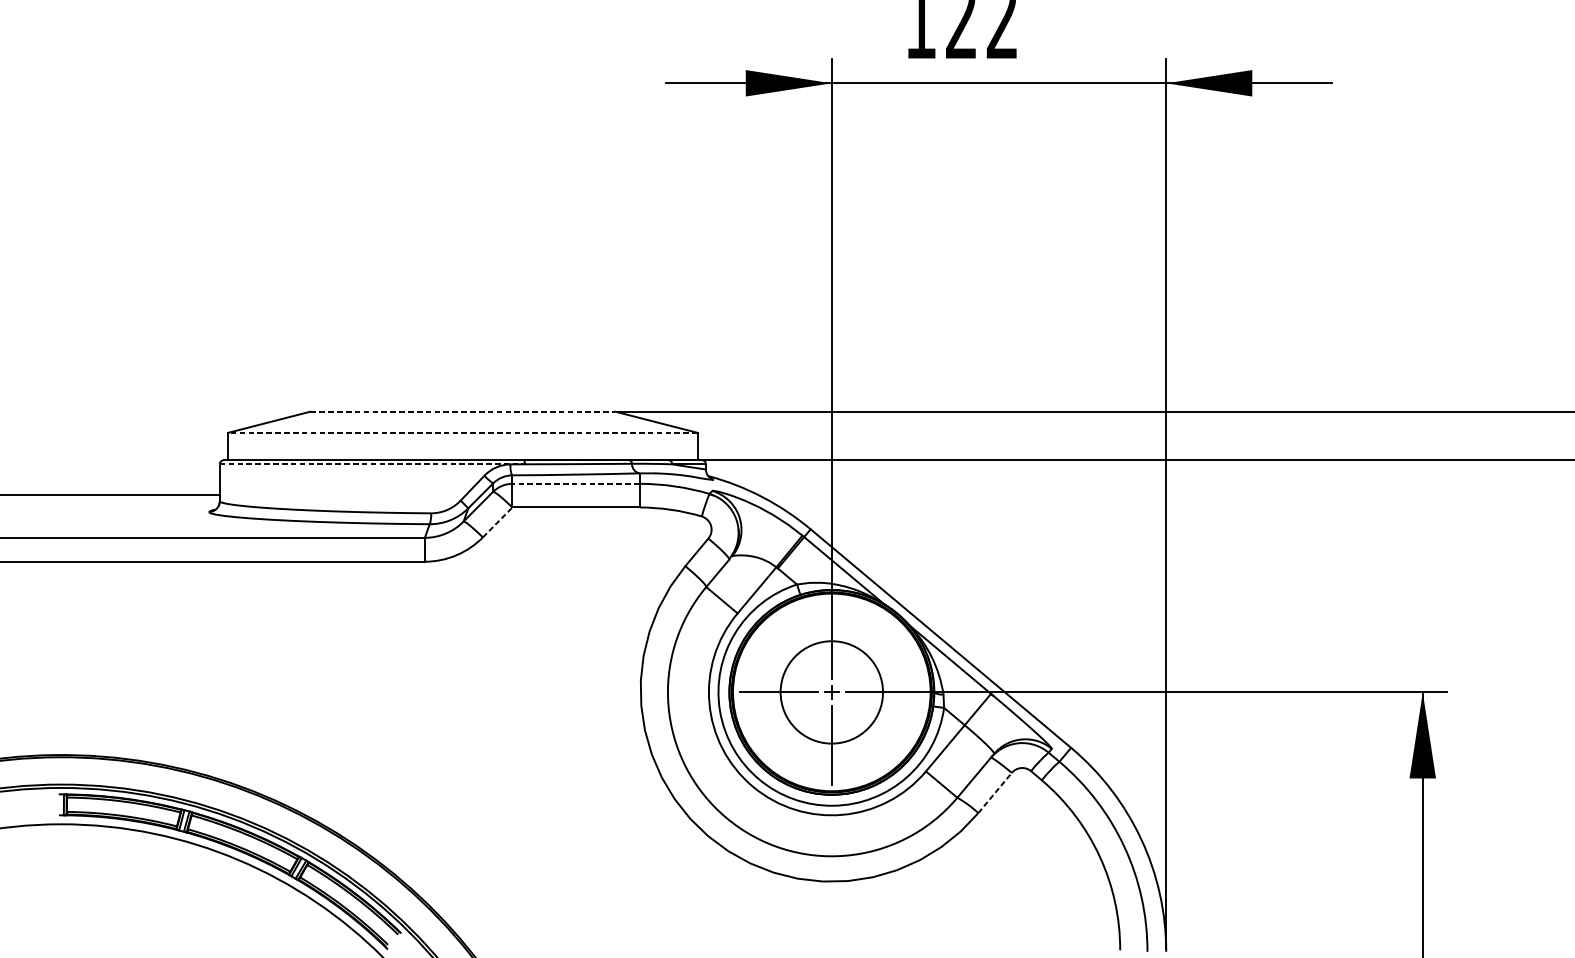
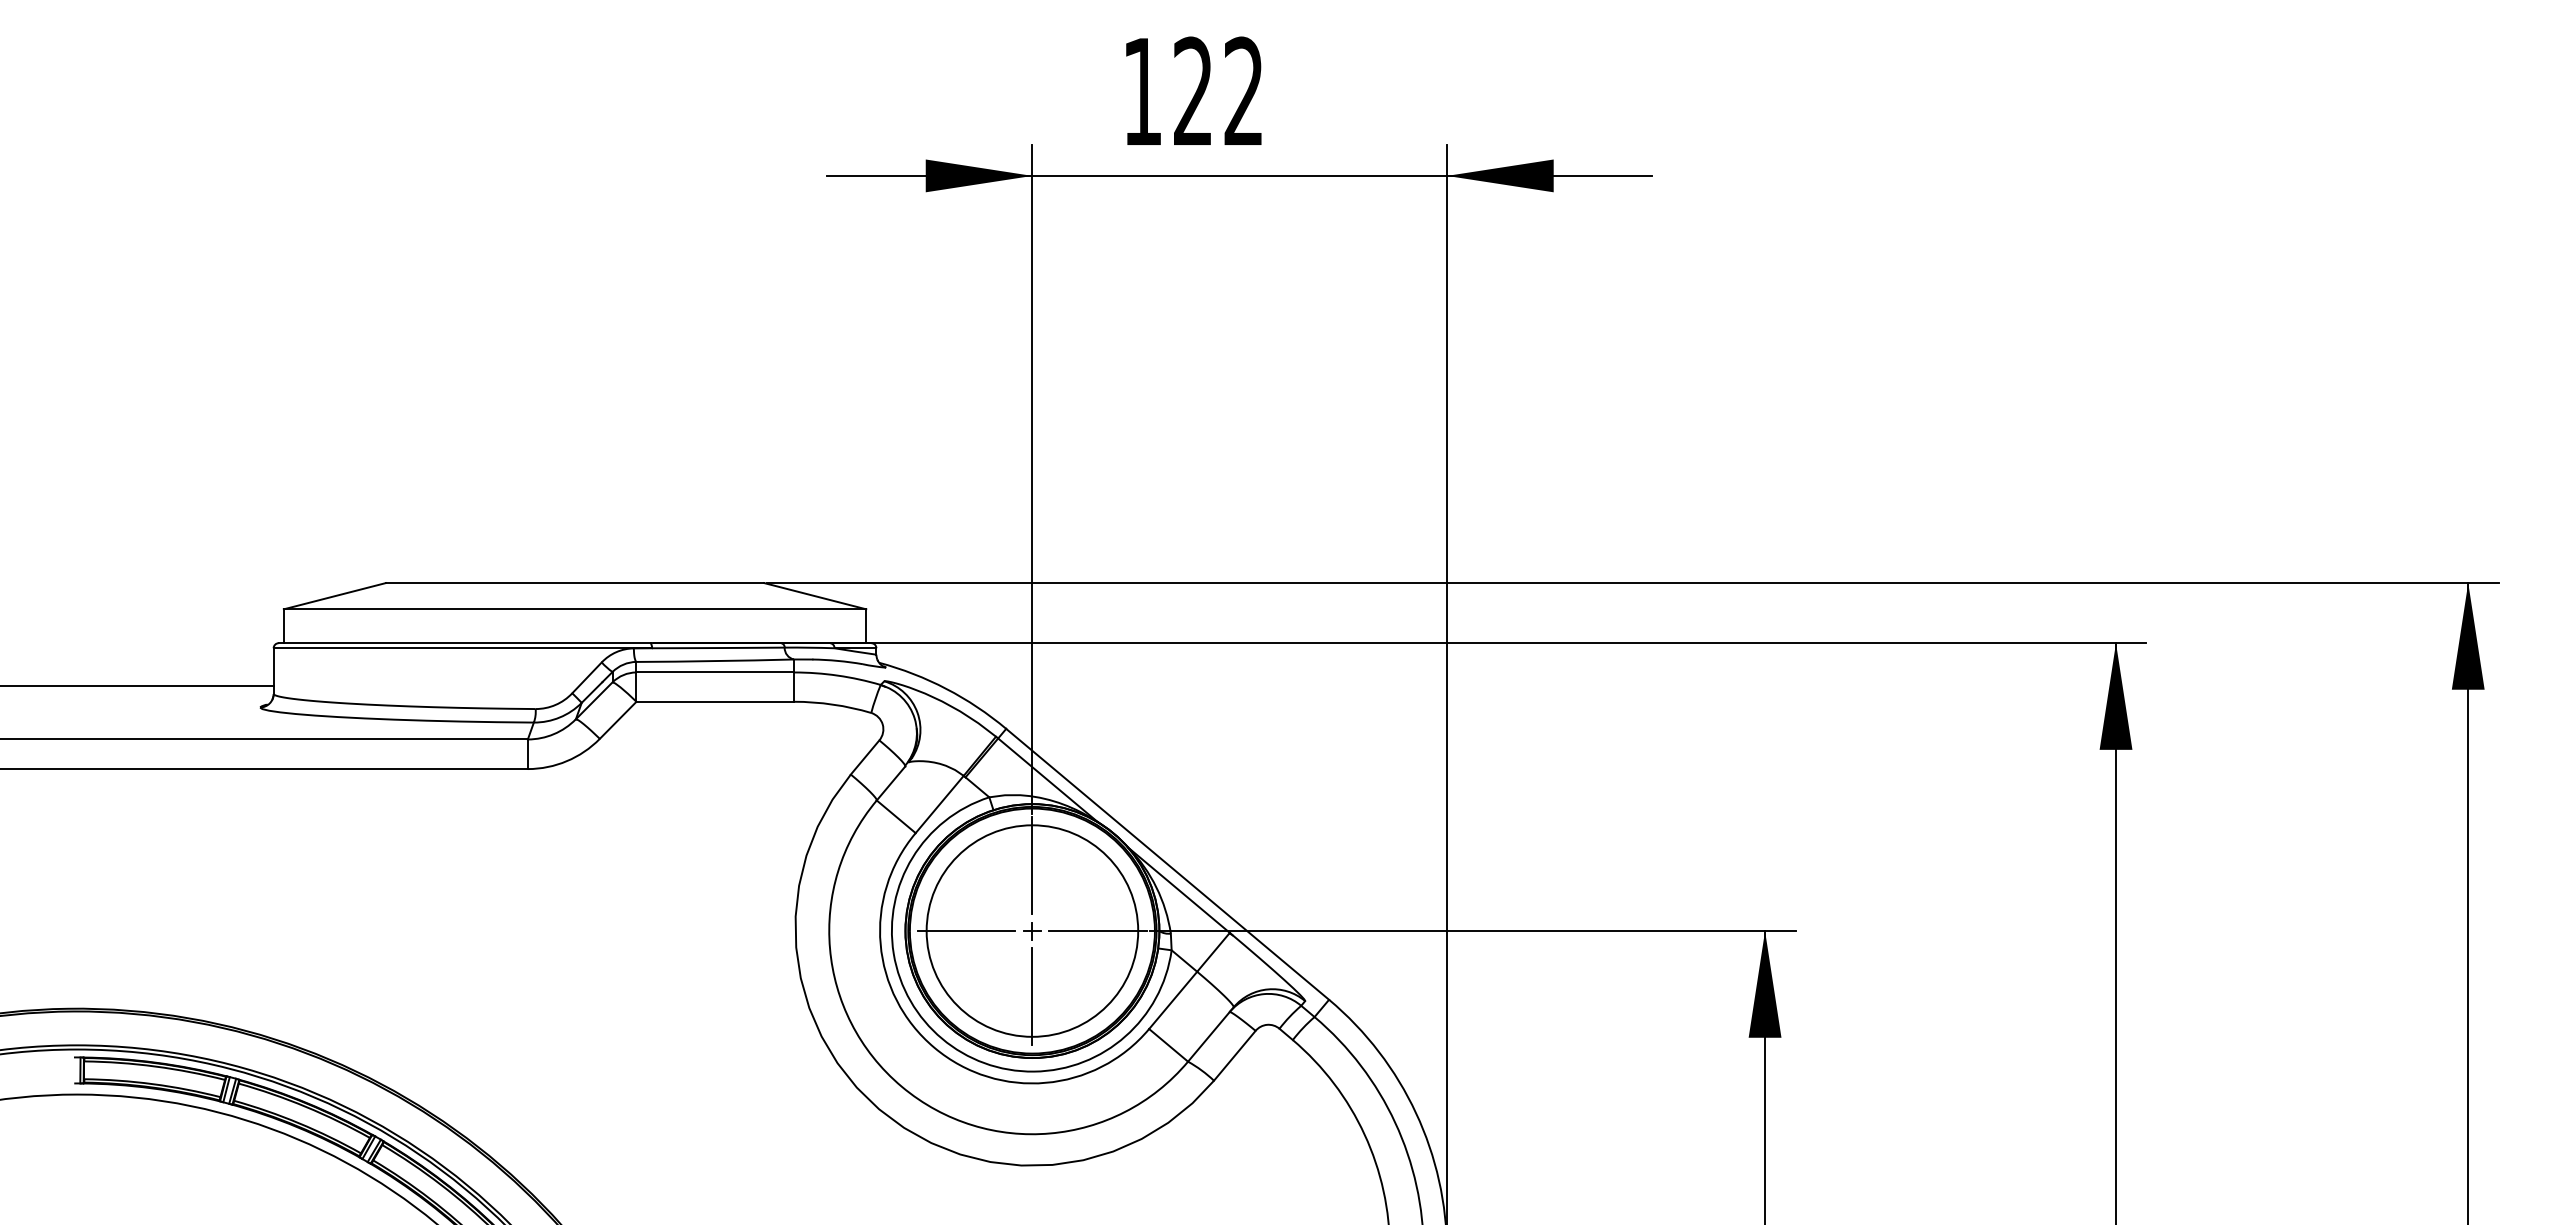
line: (463, 412) -> (575, 583), dashed -> solid
line: (462, 433) -> (574, 609), dashed -> solid
line: (372, 464) -> (463, 648), dashed -> solid
line: (576, 483) -> (715, 672), dashed -> solid
line: (497, 521) -> (618, 719), dashed -> solid
circle: (831, 691) -> (1032, 930), size x1.67
line: (995, 792) -> (1235, 1055), dashed -> solid

